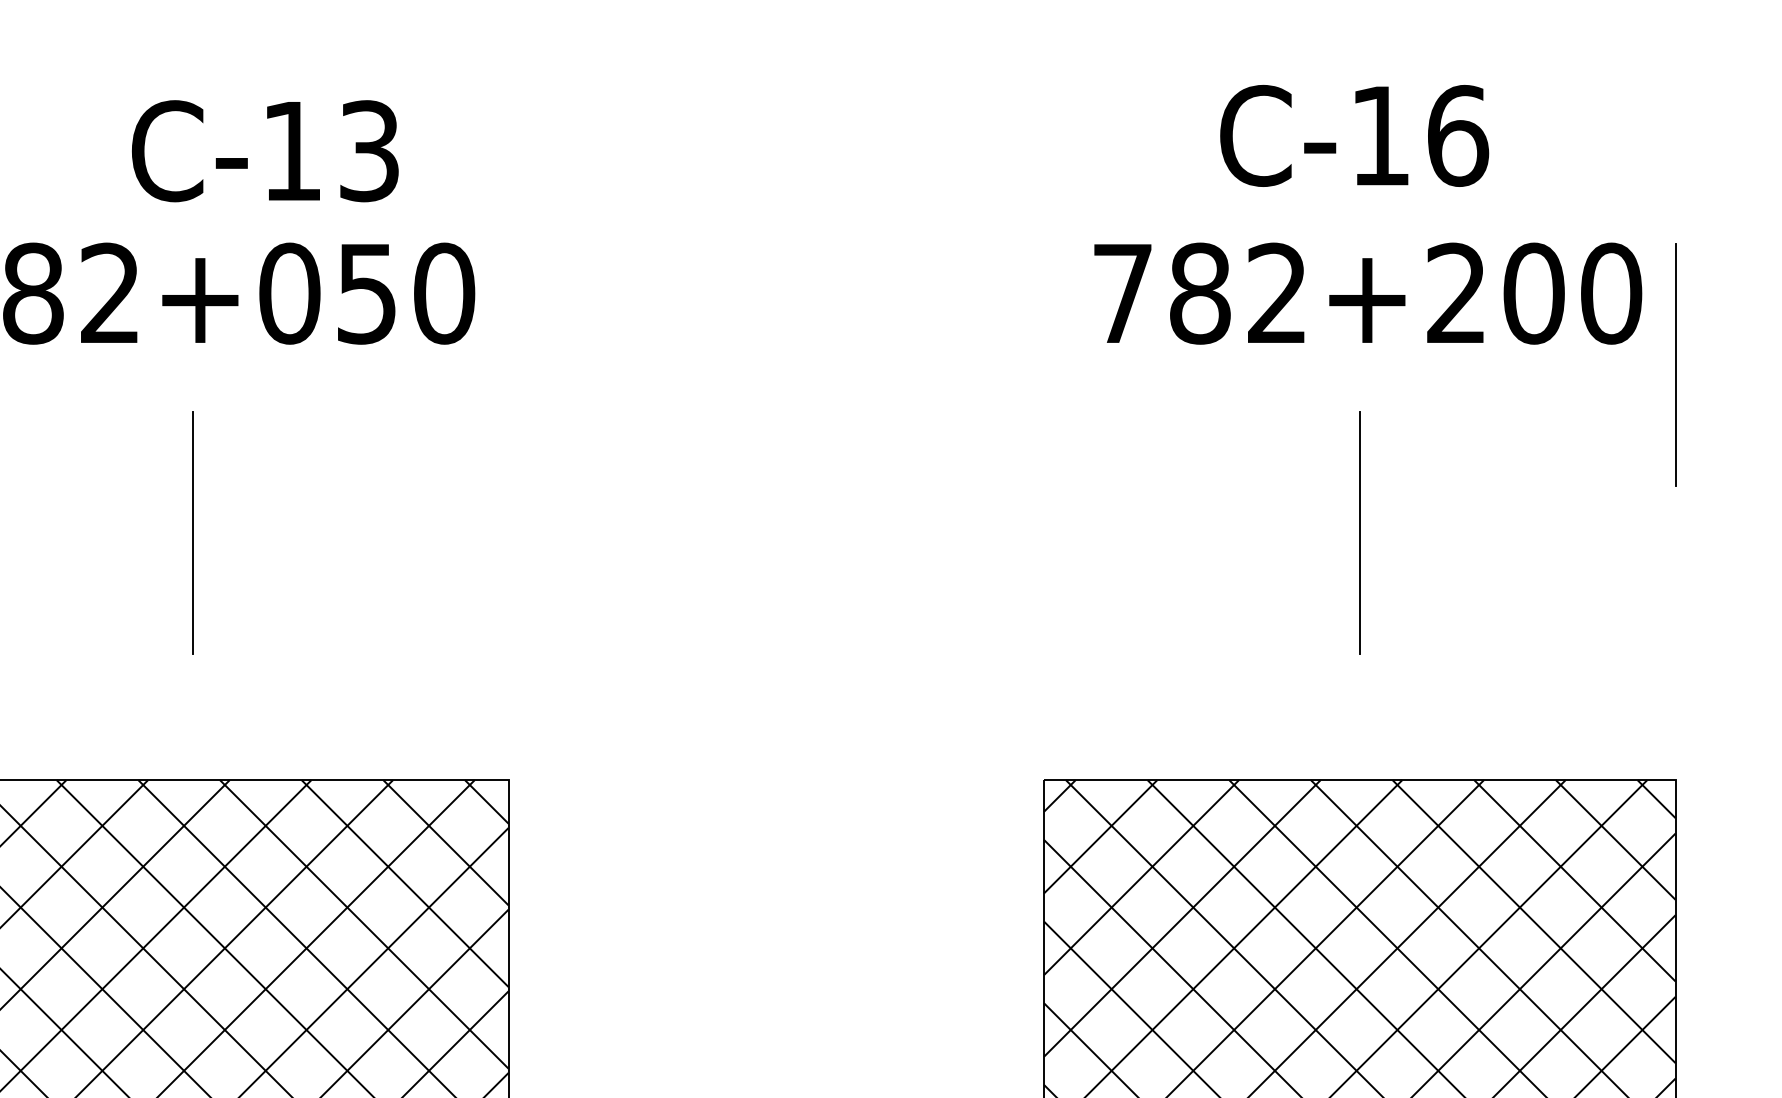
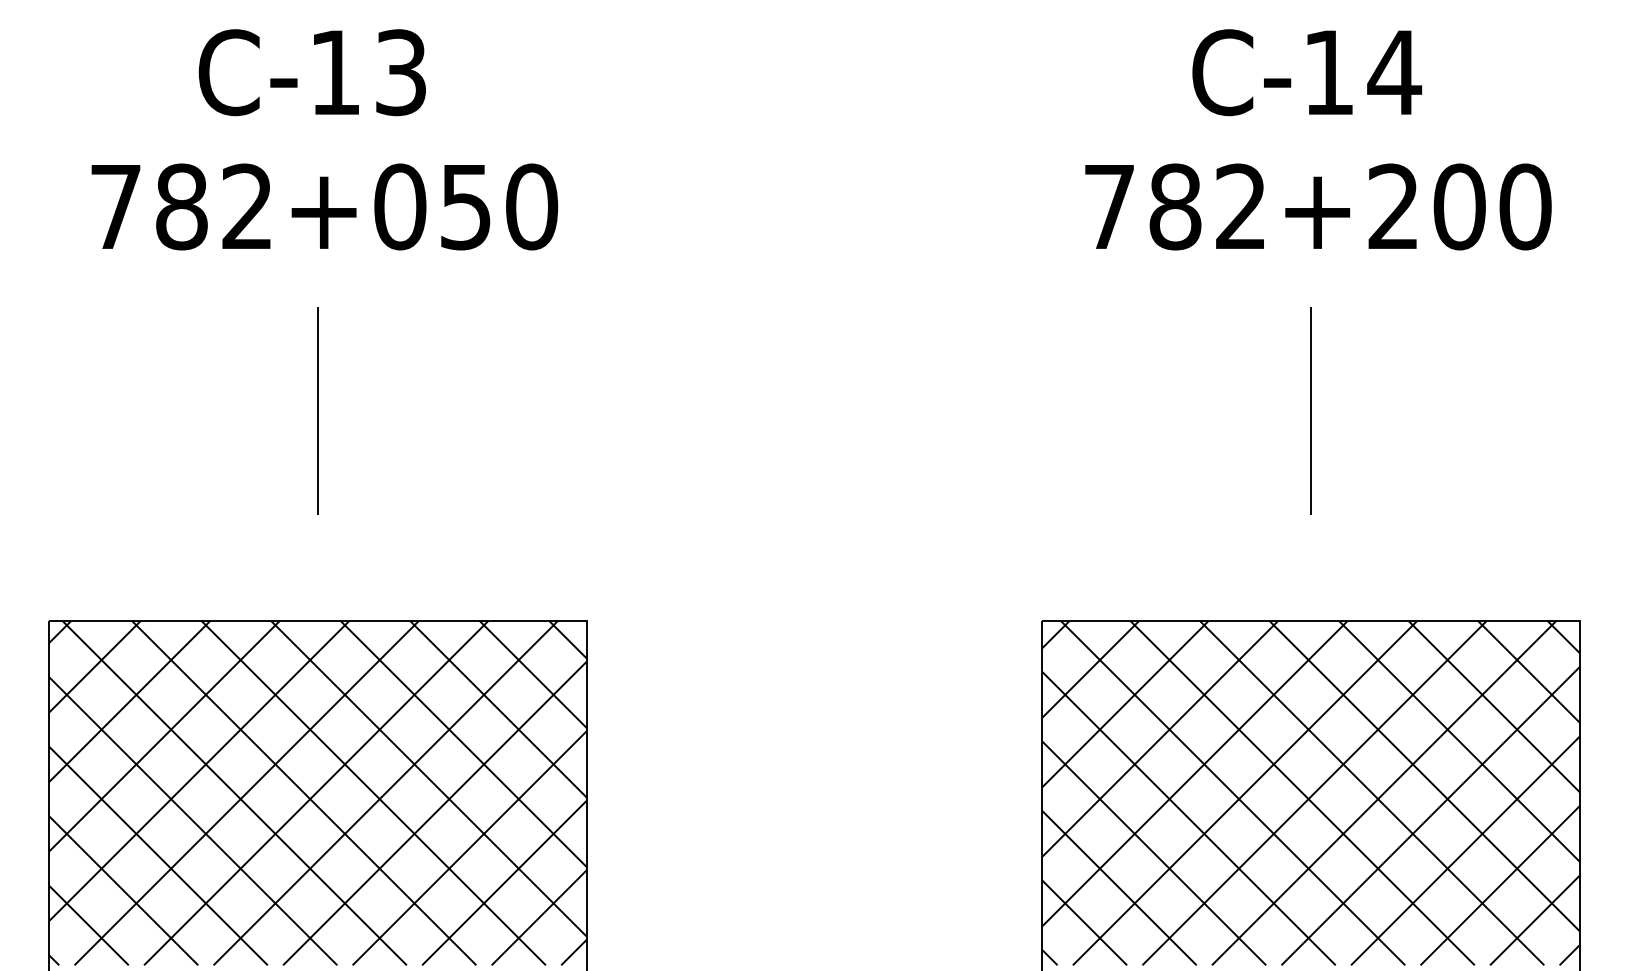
text: (1457, 135) -> (1394, 72), C-16 -> C-14
text: (264, 150) -> (311, 72), moved
line: (1674, 364) -> (1579, 267), removed

